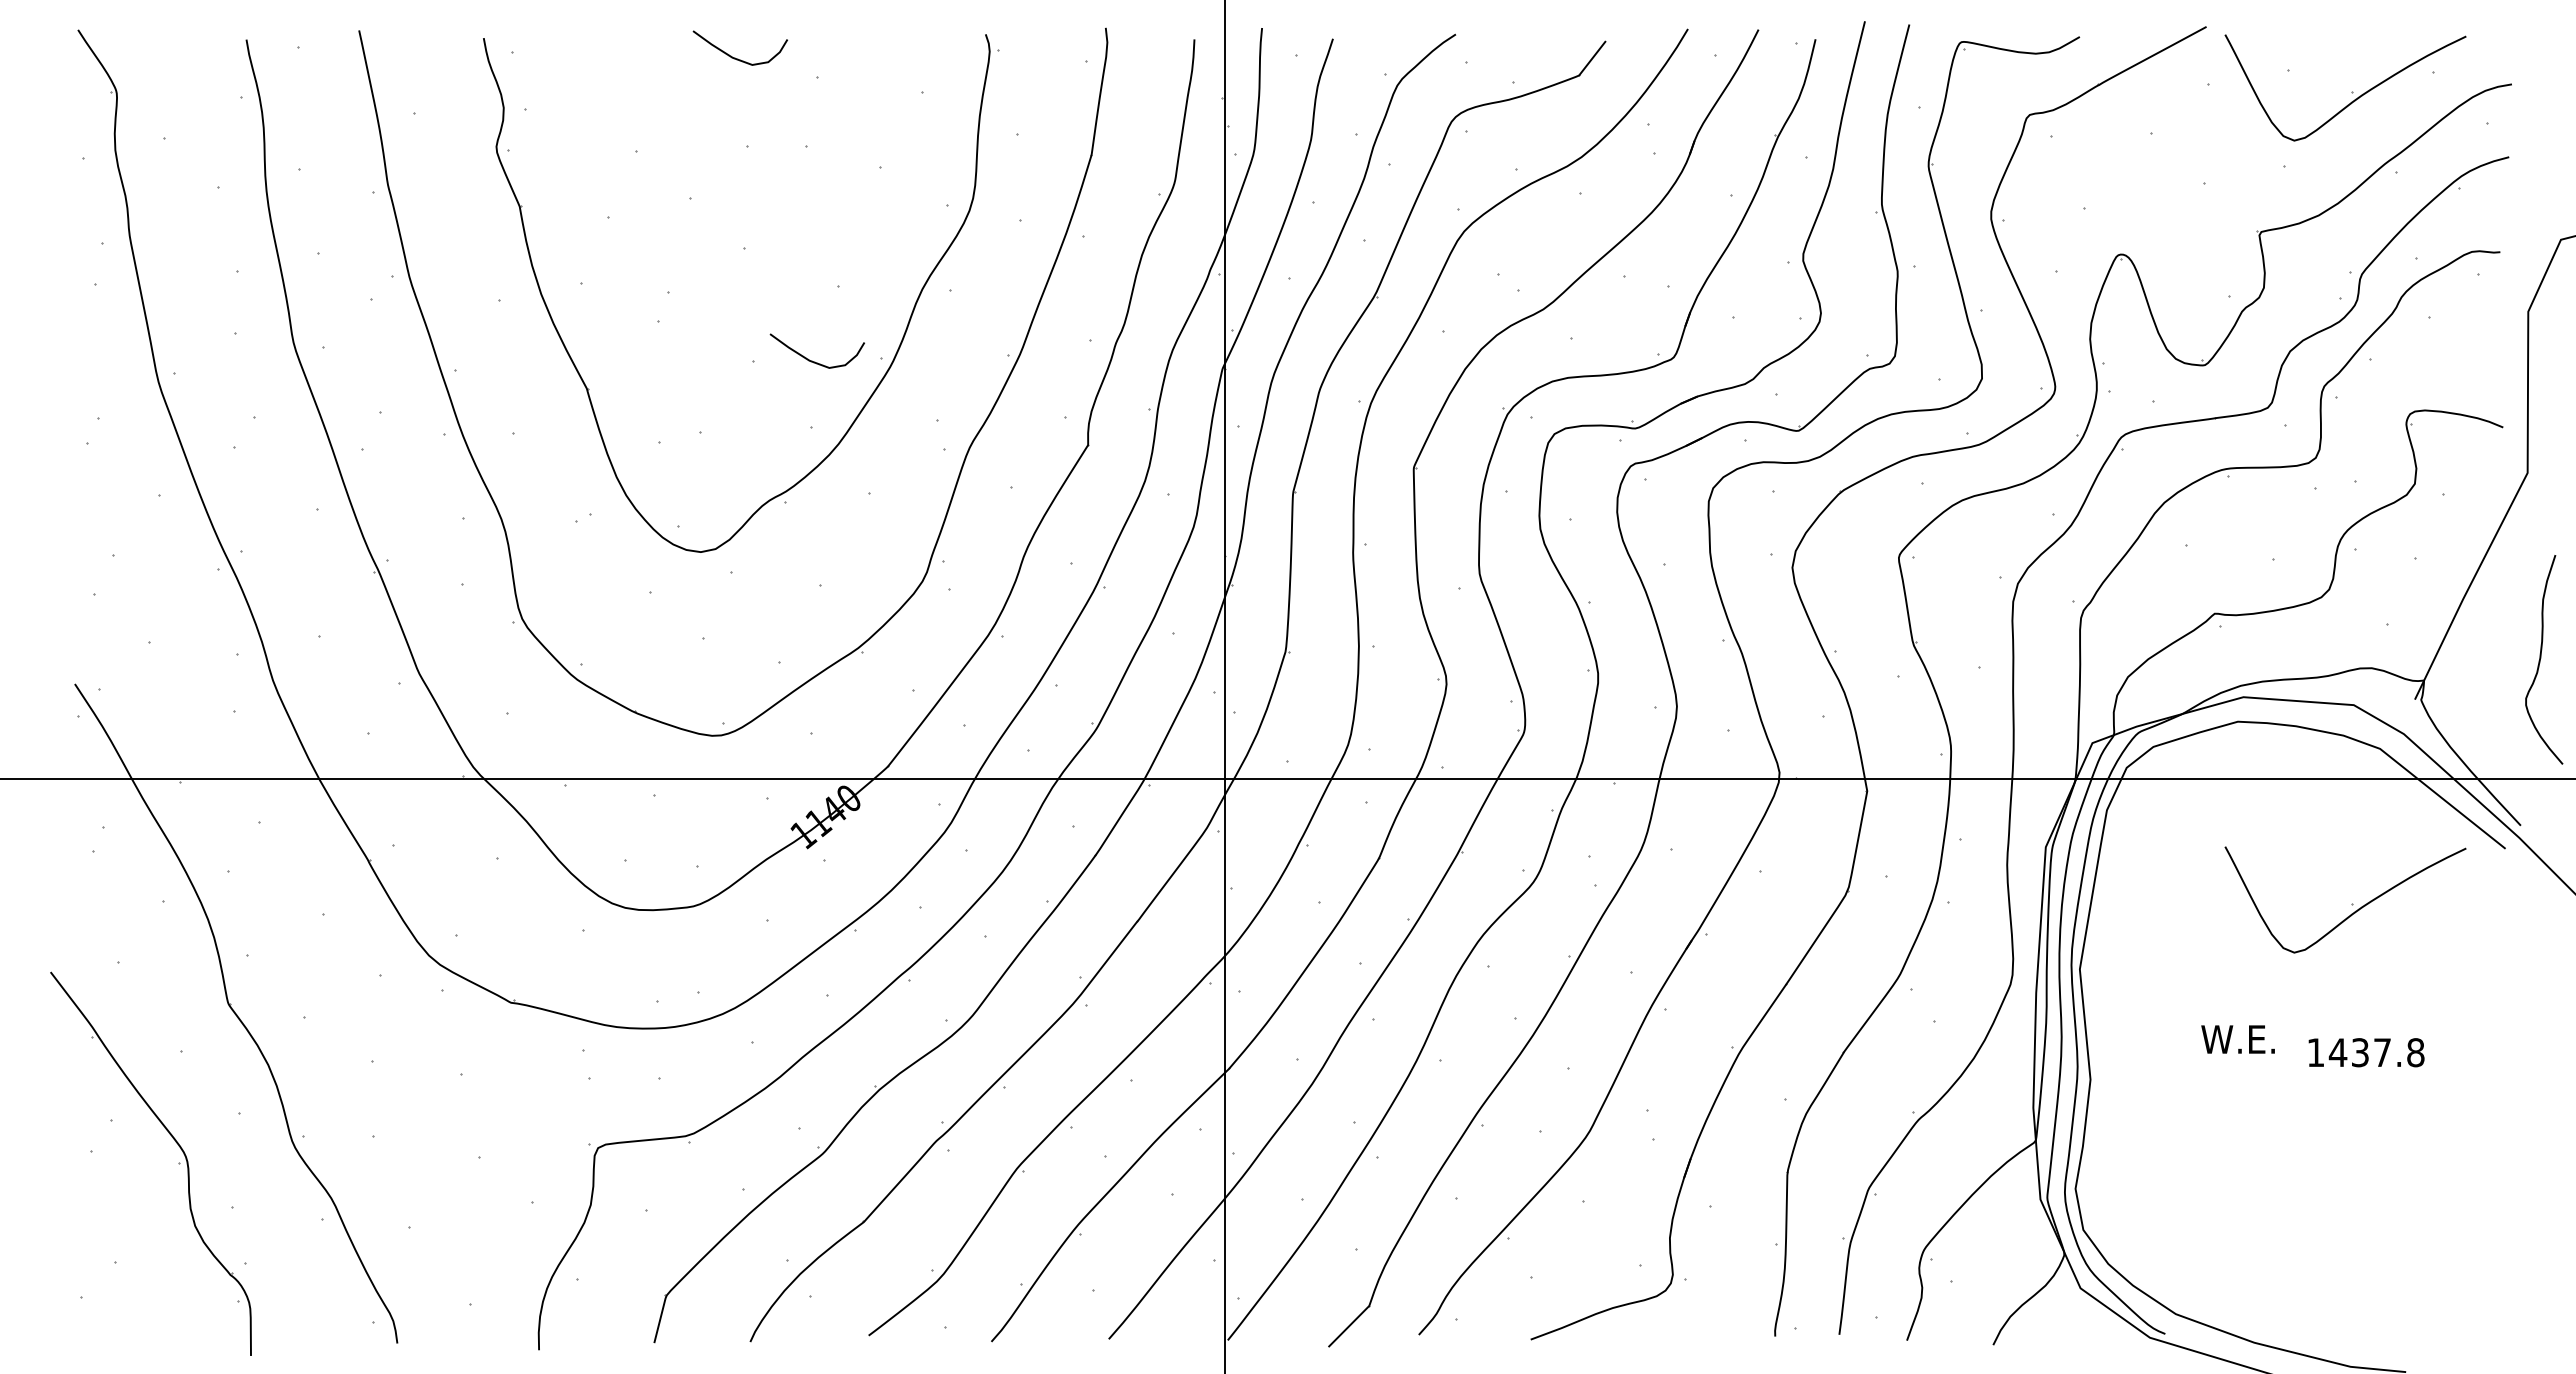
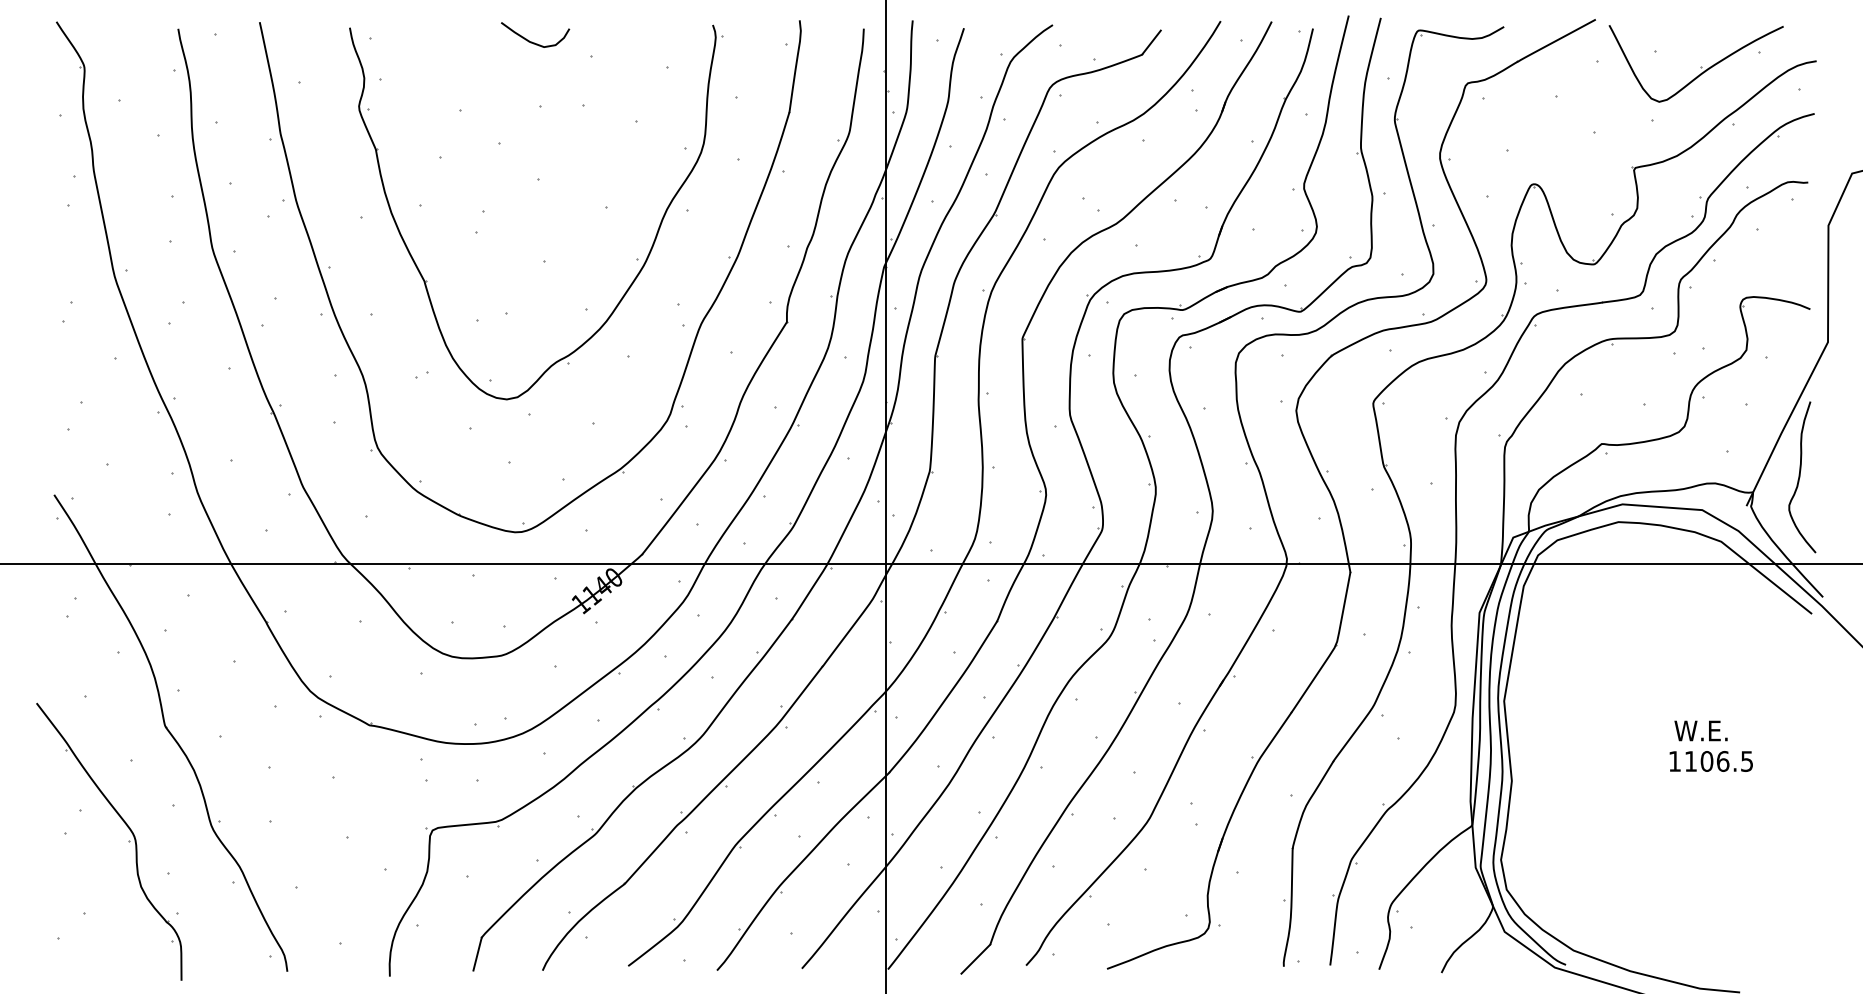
curve: (812, 360) -> (587, 260), removed
curve: (2541, 658) -> (1800, 476), moved
part: (2351, 904) -> (1700, 654), removed
text: (2237, 1039) -> (1700, 730), moved
text: (2376, 1052) -> (1718, 761), 1437.8 -> 1106.5

